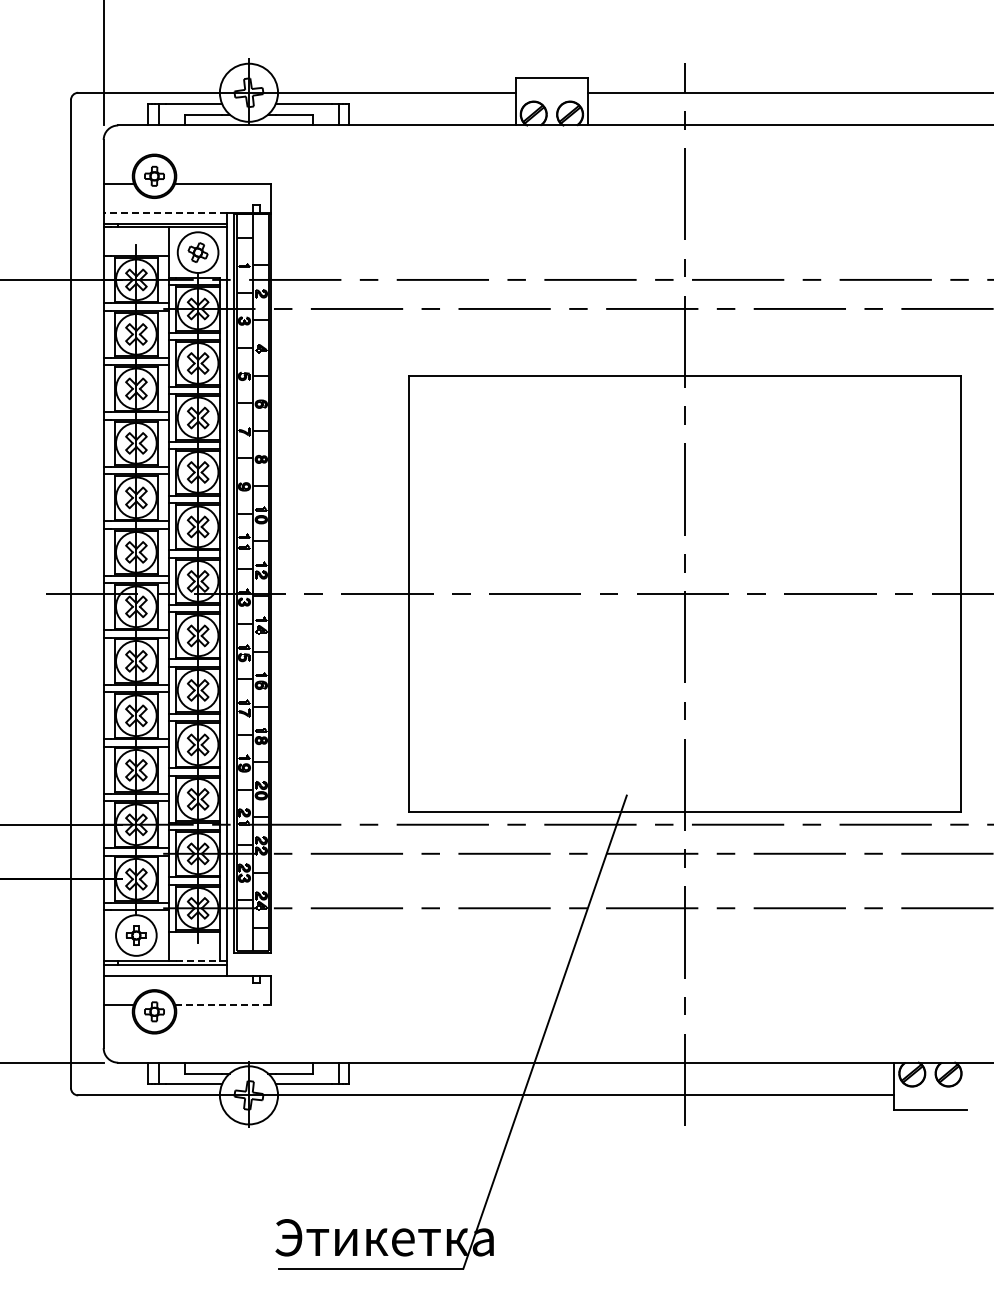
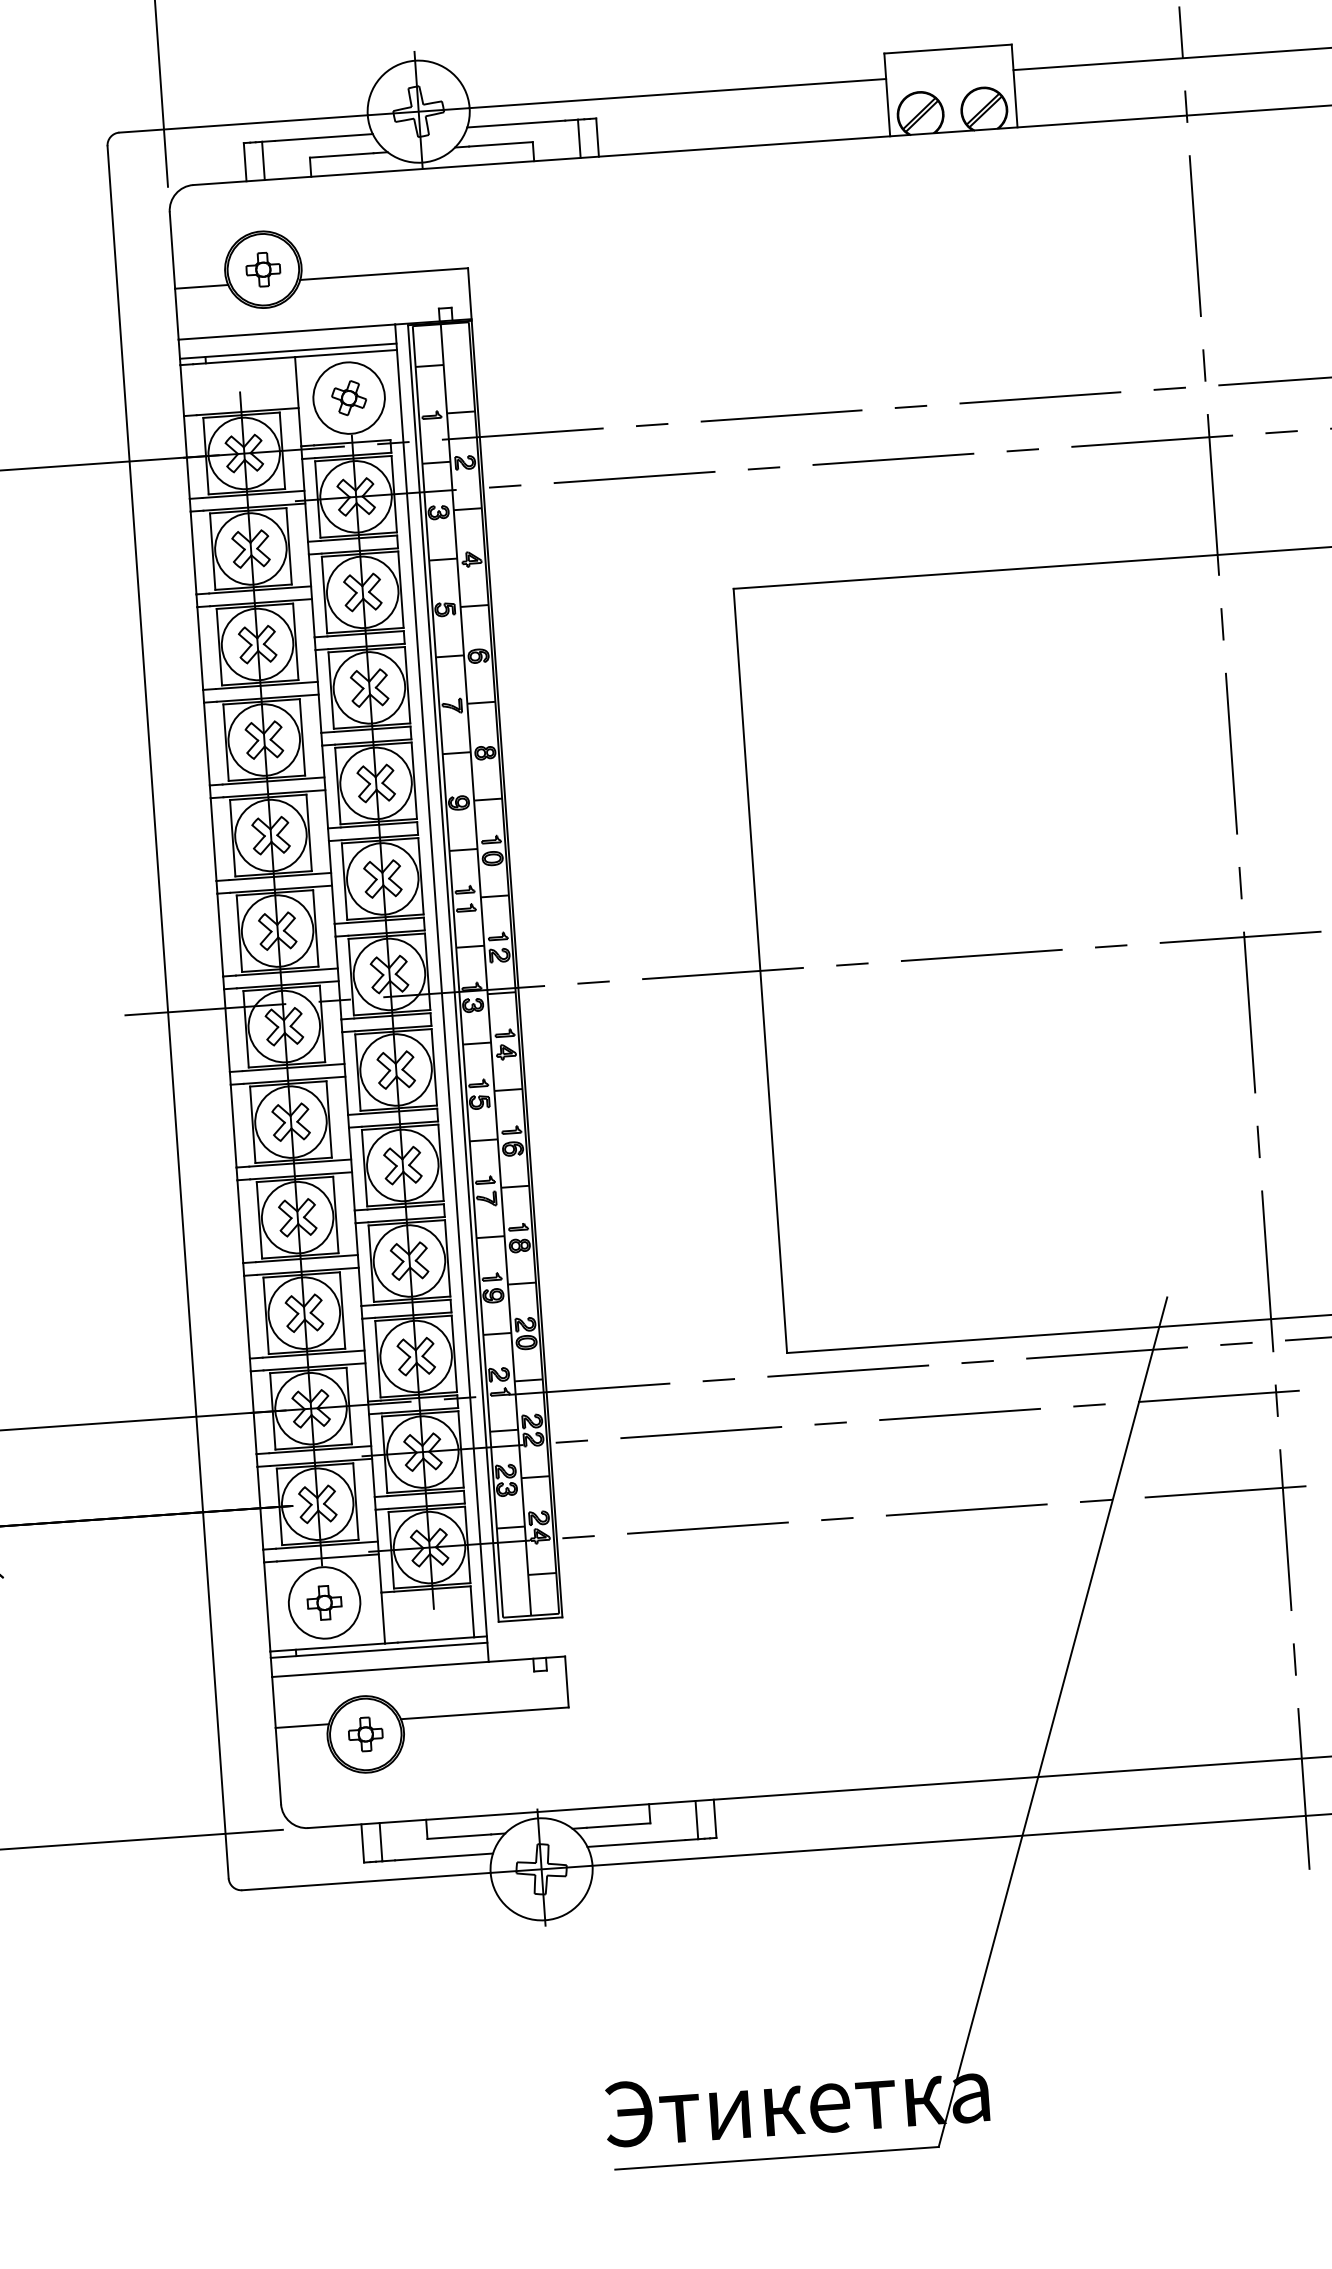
line: (165, 212) -> (287, 331), dashed -> solid
line: (198, 960) -> (436, 1639), dashed -> solid
line: (222, 1004) -> (484, 1713), dashed -> solid

